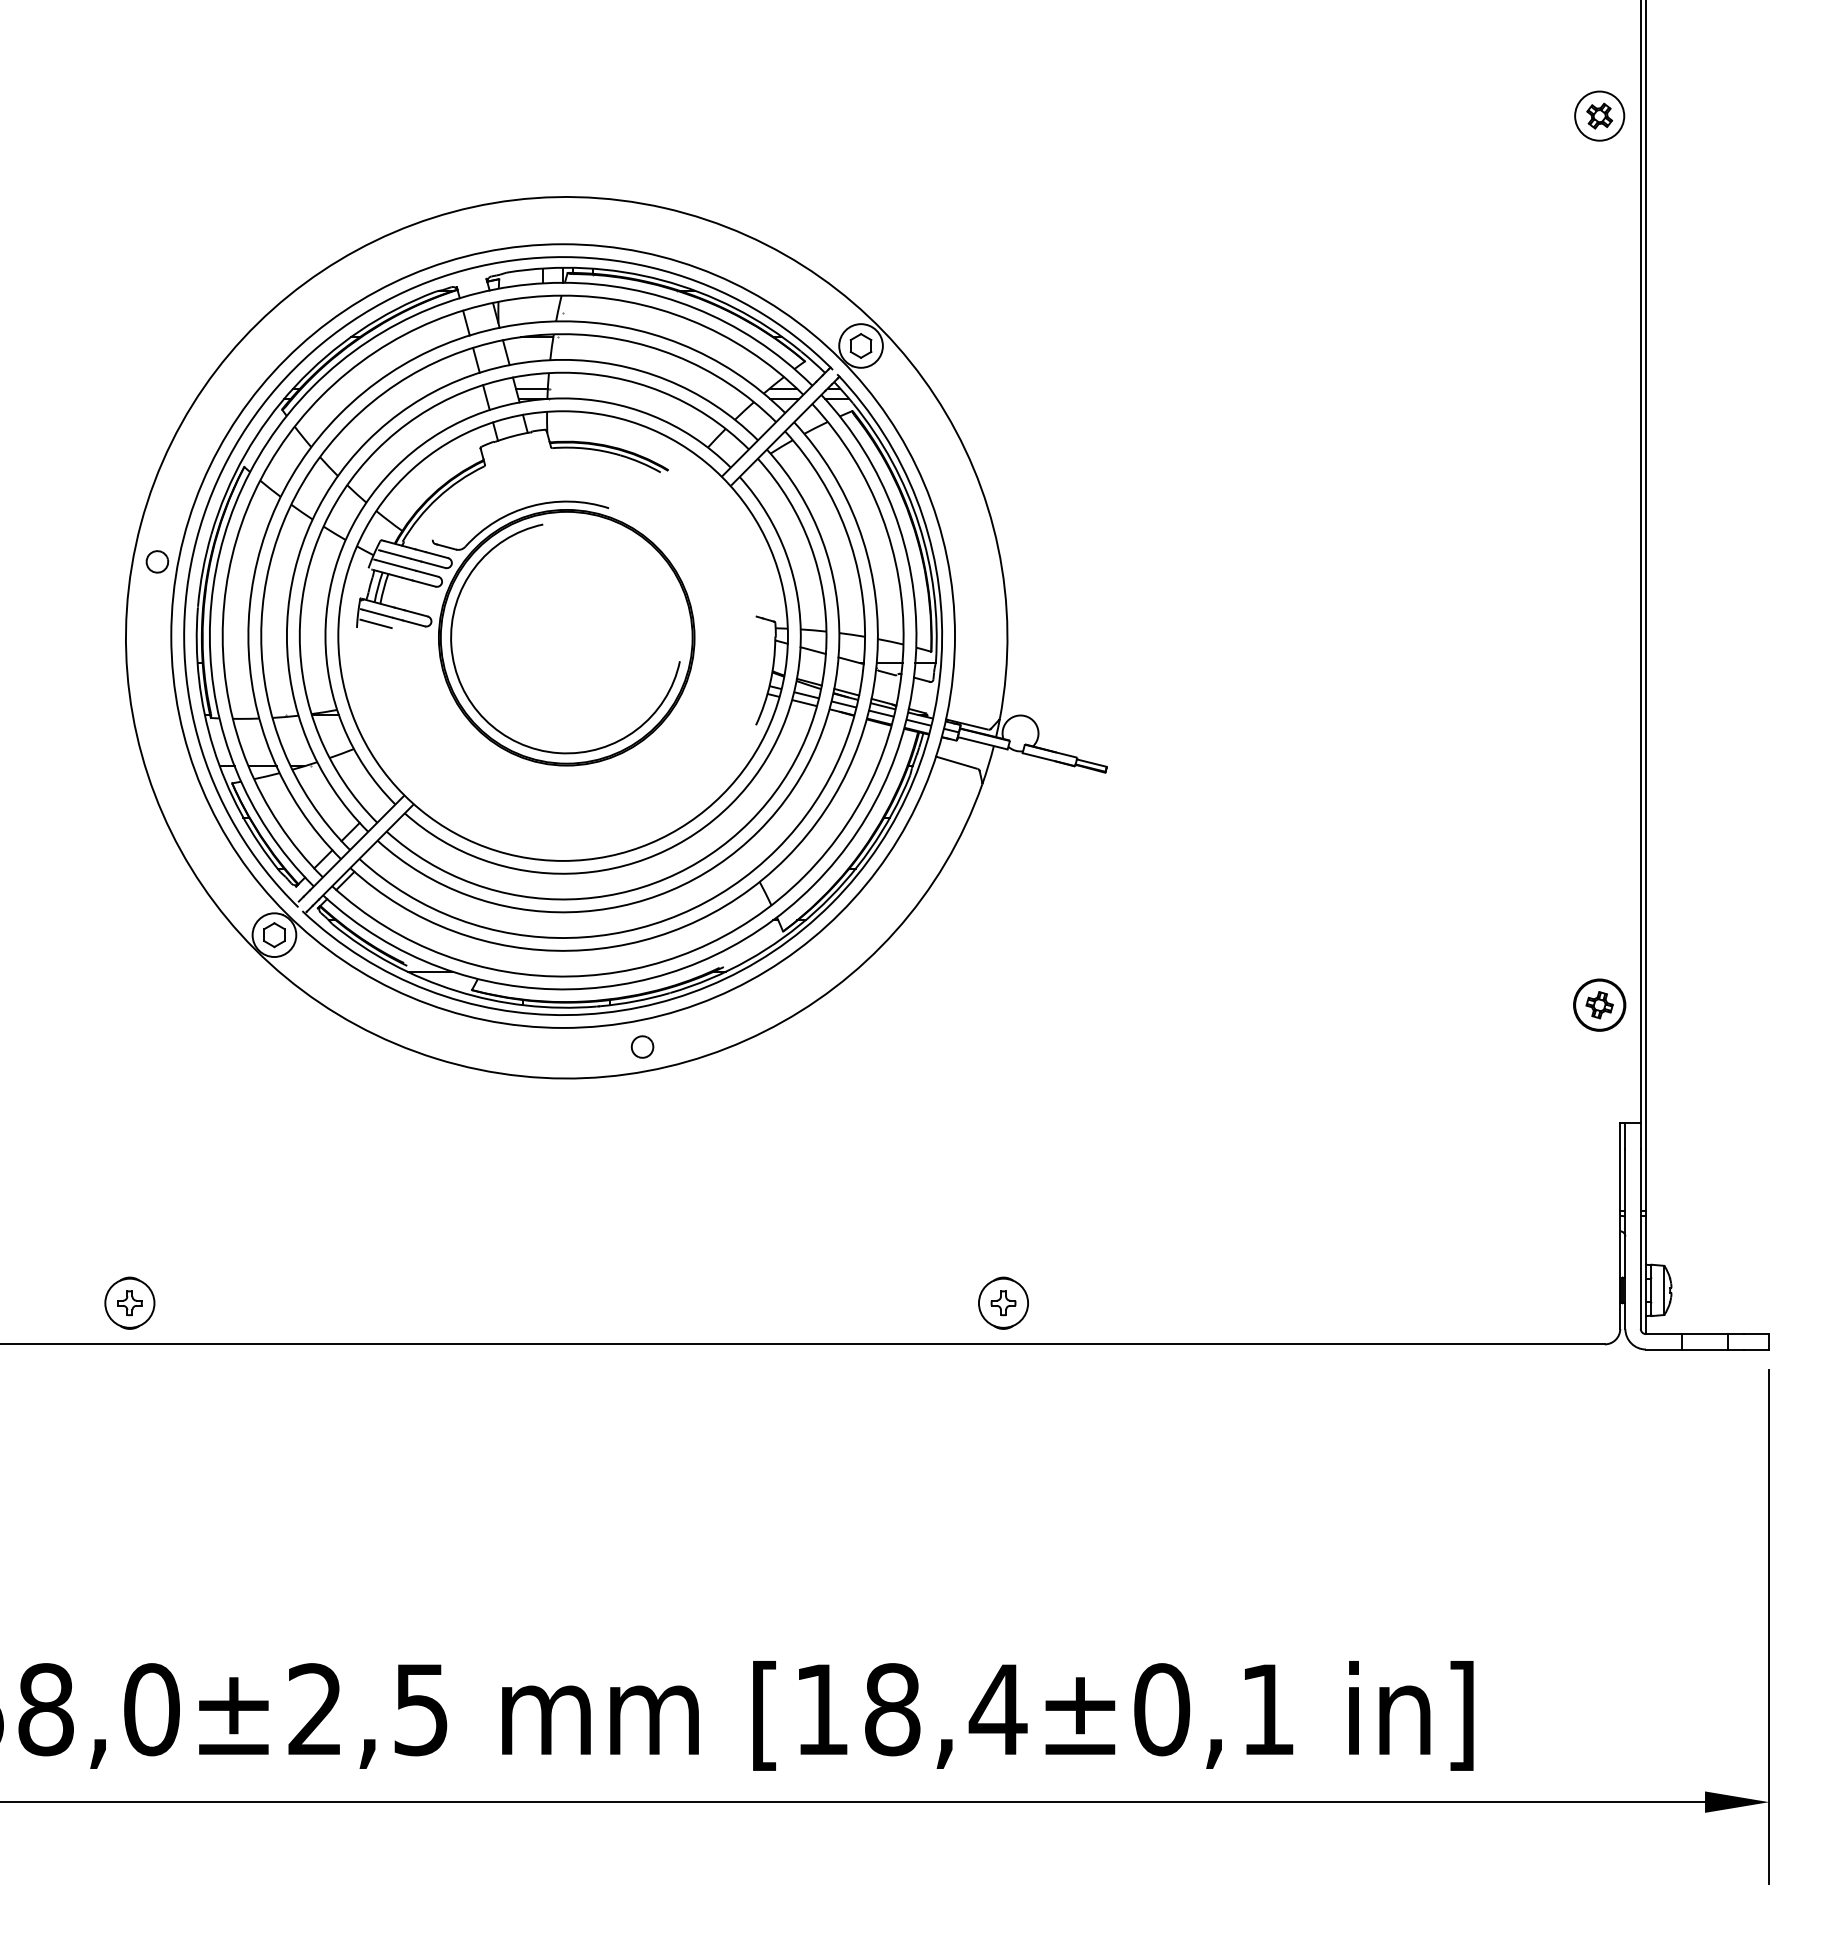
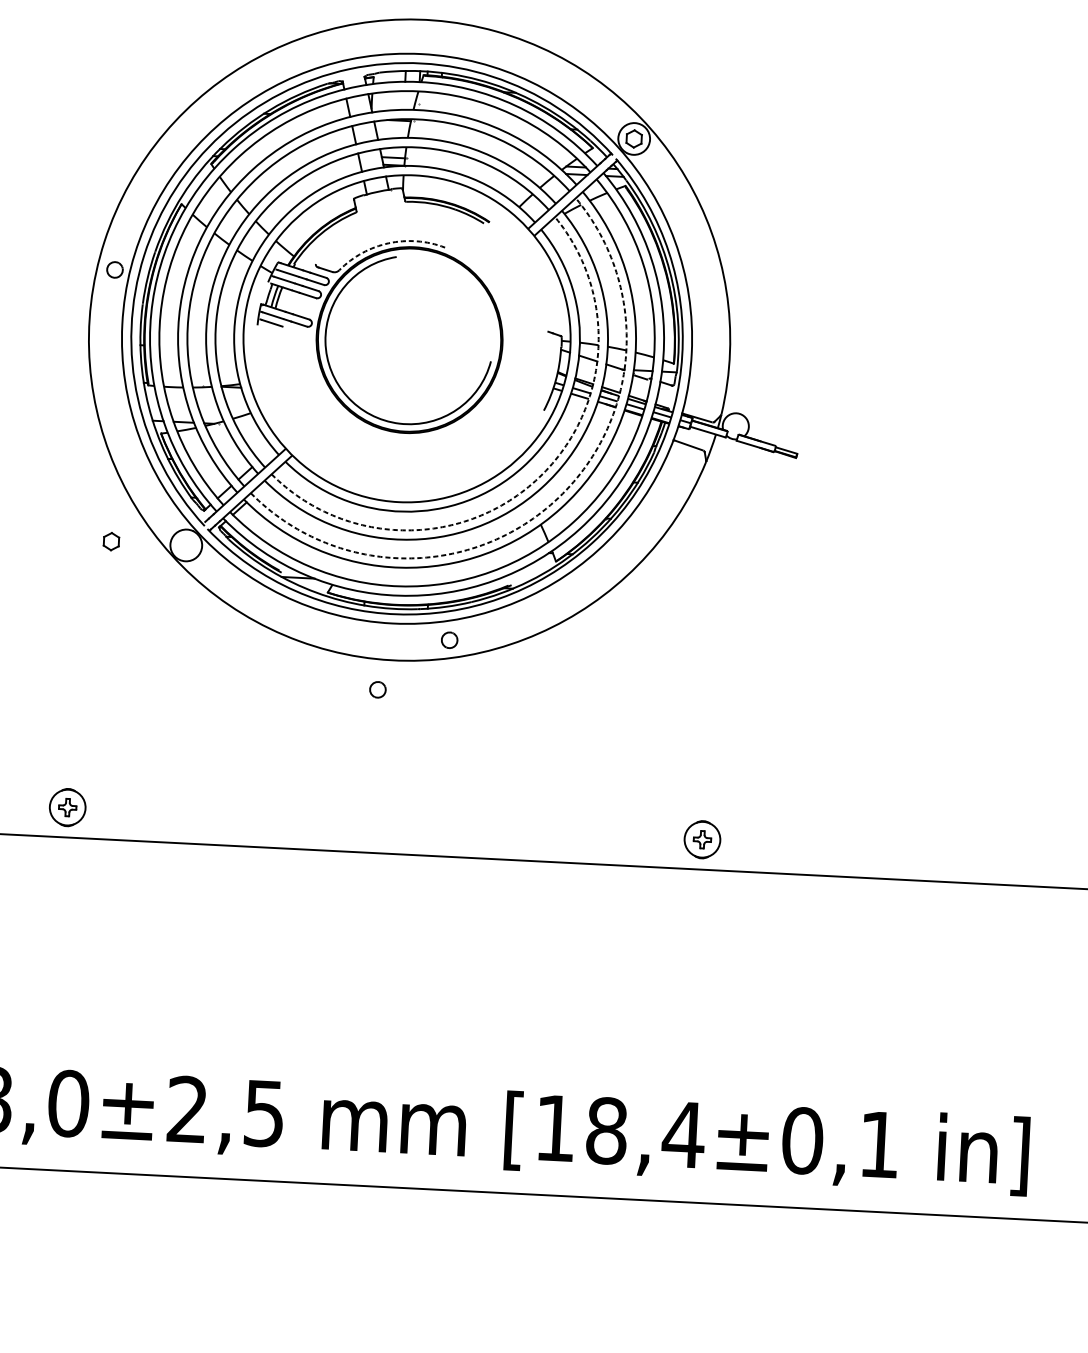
arc: (531, 506) -> (388, 243), solid -> dashed
arc: (749, 821) -> (535, 480), solid -> dashed
arc: (777, 849) -> (554, 501), solid -> dashed
part: (274, 935) -> (111, 541), moved
part: (547, 1119) -> (377, 689), added

